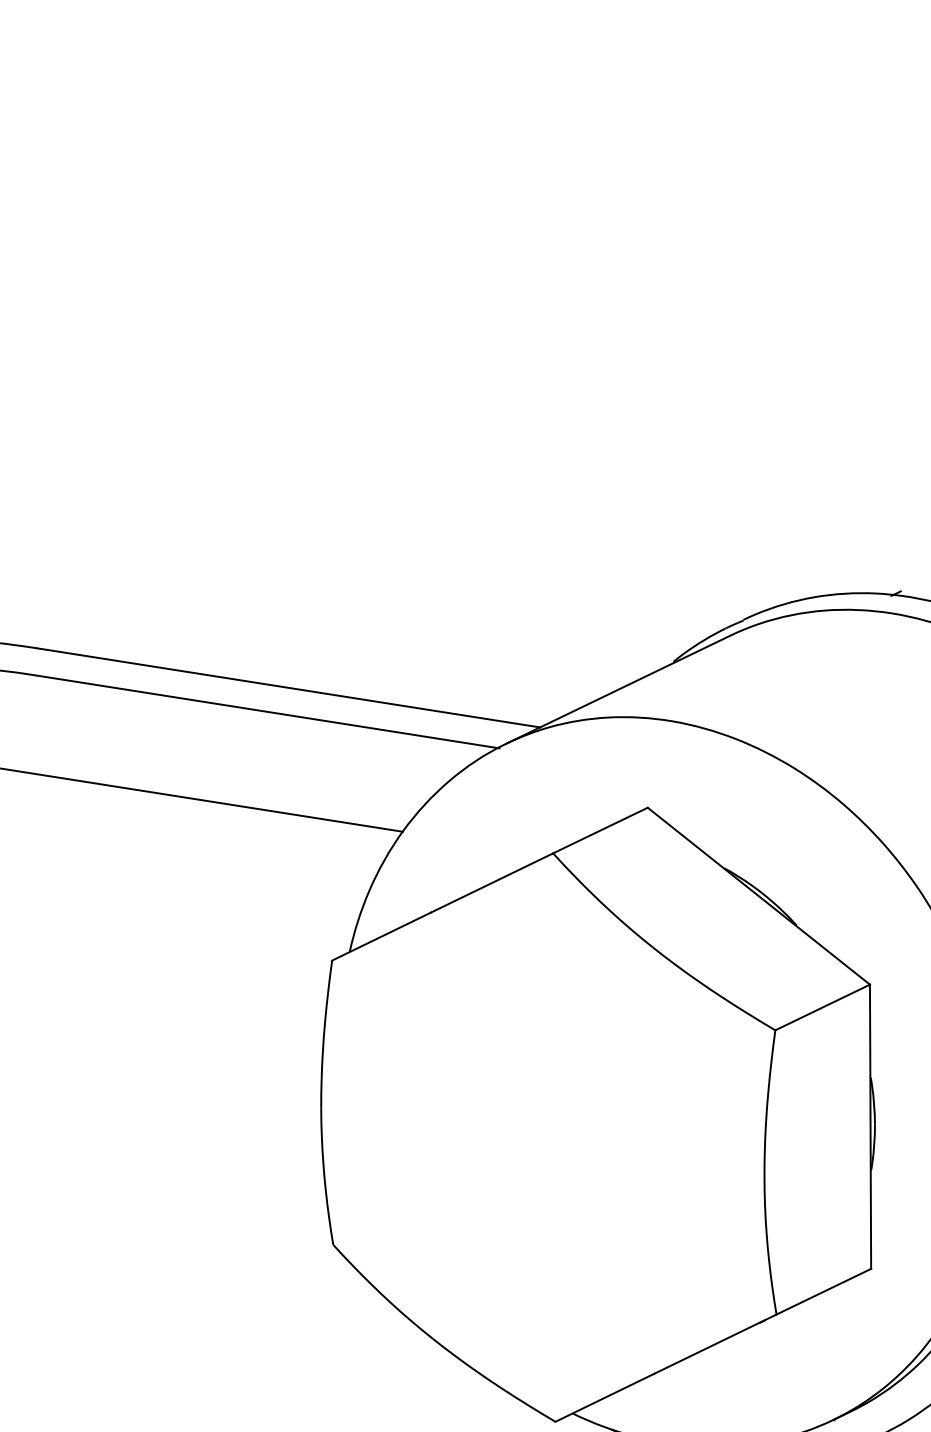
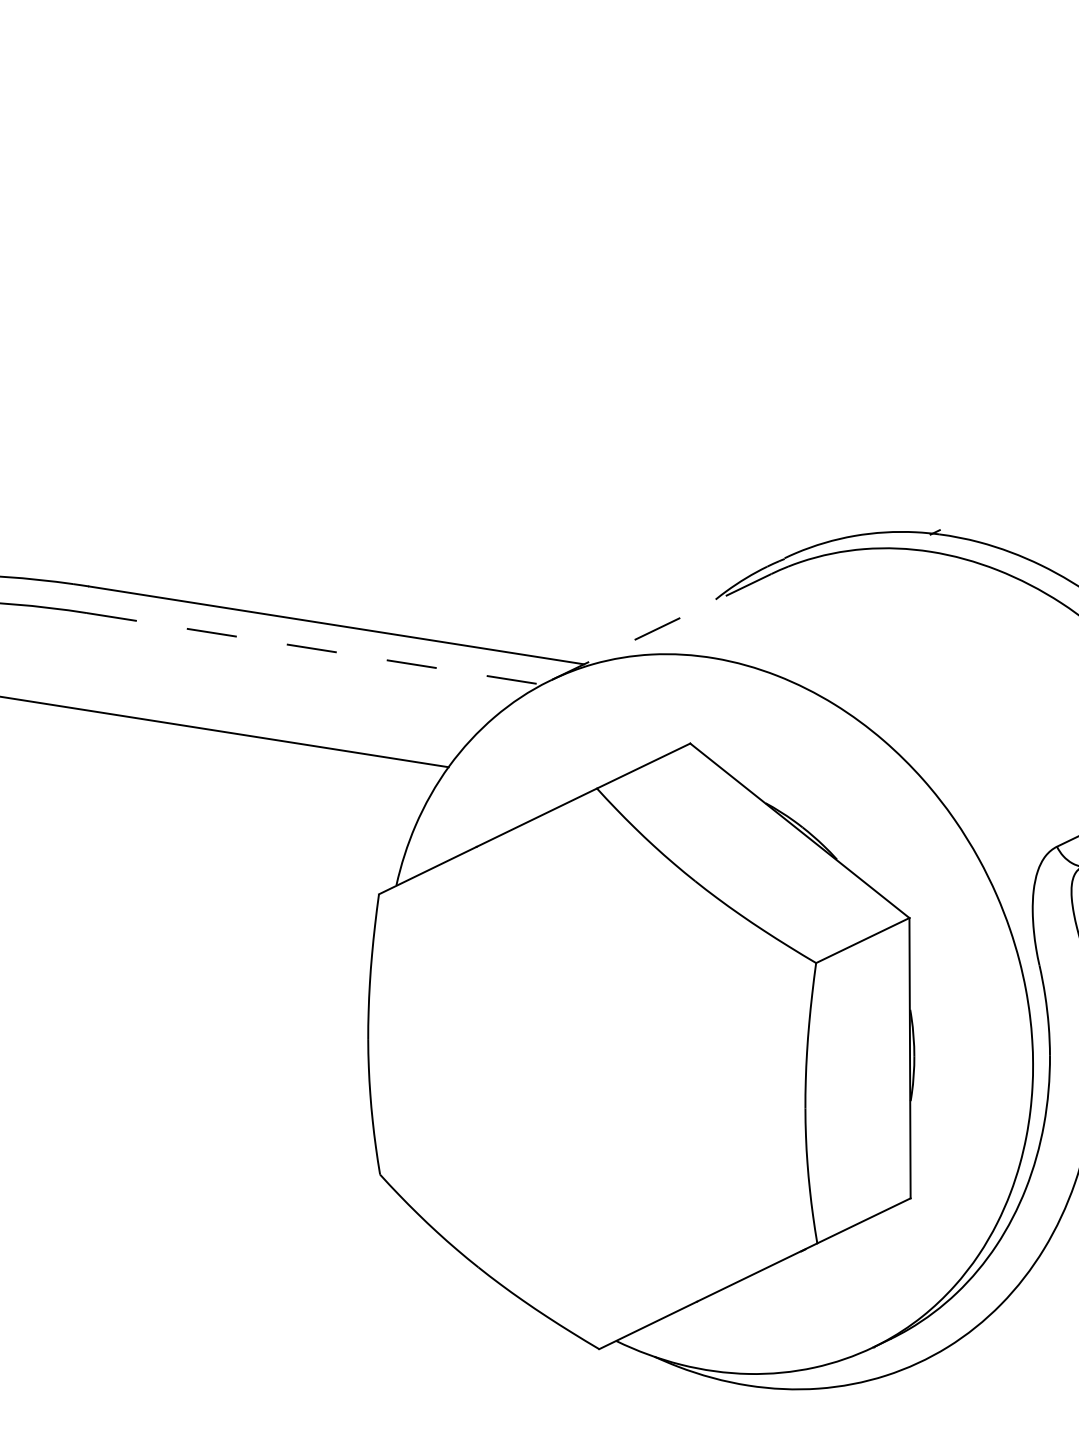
line: (618, 690) -> (661, 627), solid -> dashed
line: (267, 712) -> (315, 649), solid -> dashed

